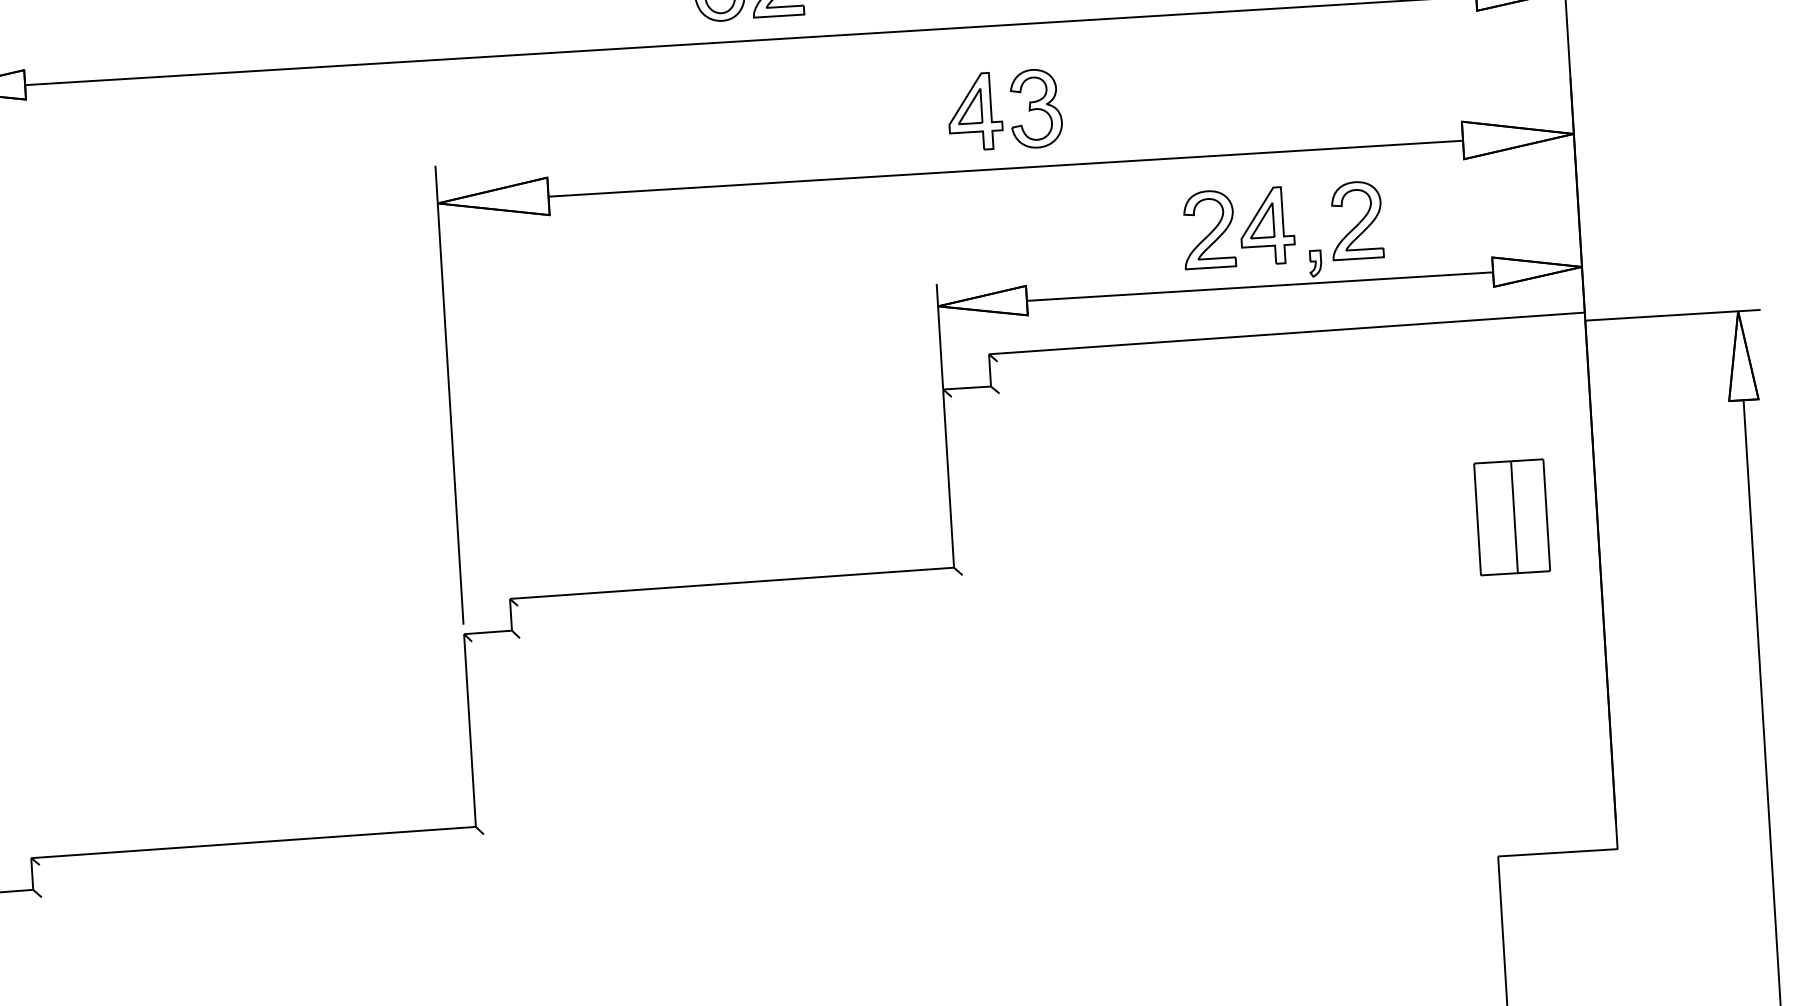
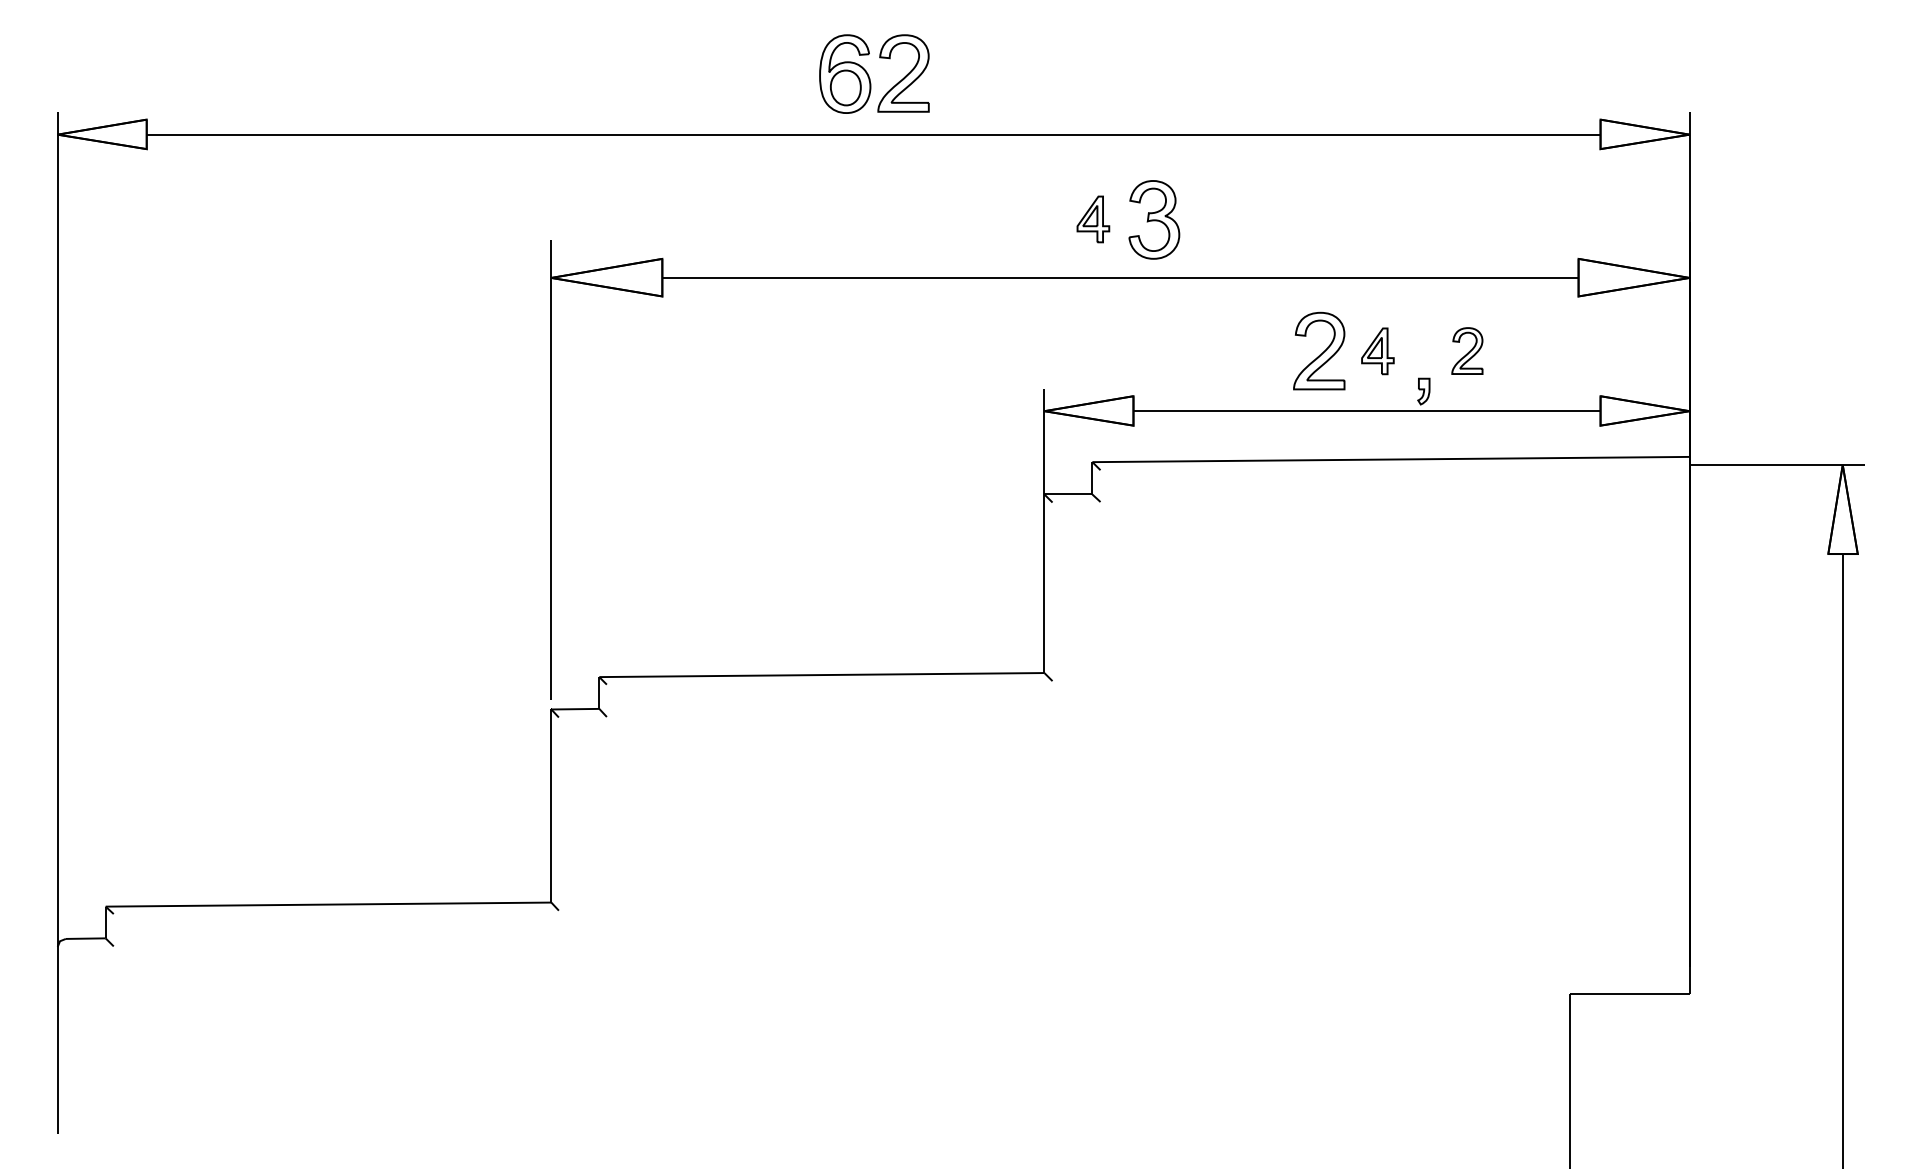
part: (975, 112) -> (1093, 219), size x0.6
part: (1356, 219) -> (1467, 350), size x0.6
part: (1266, 226) -> (1377, 351), size x0.6
part: (1512, 517) -> (1604, 656), removed

